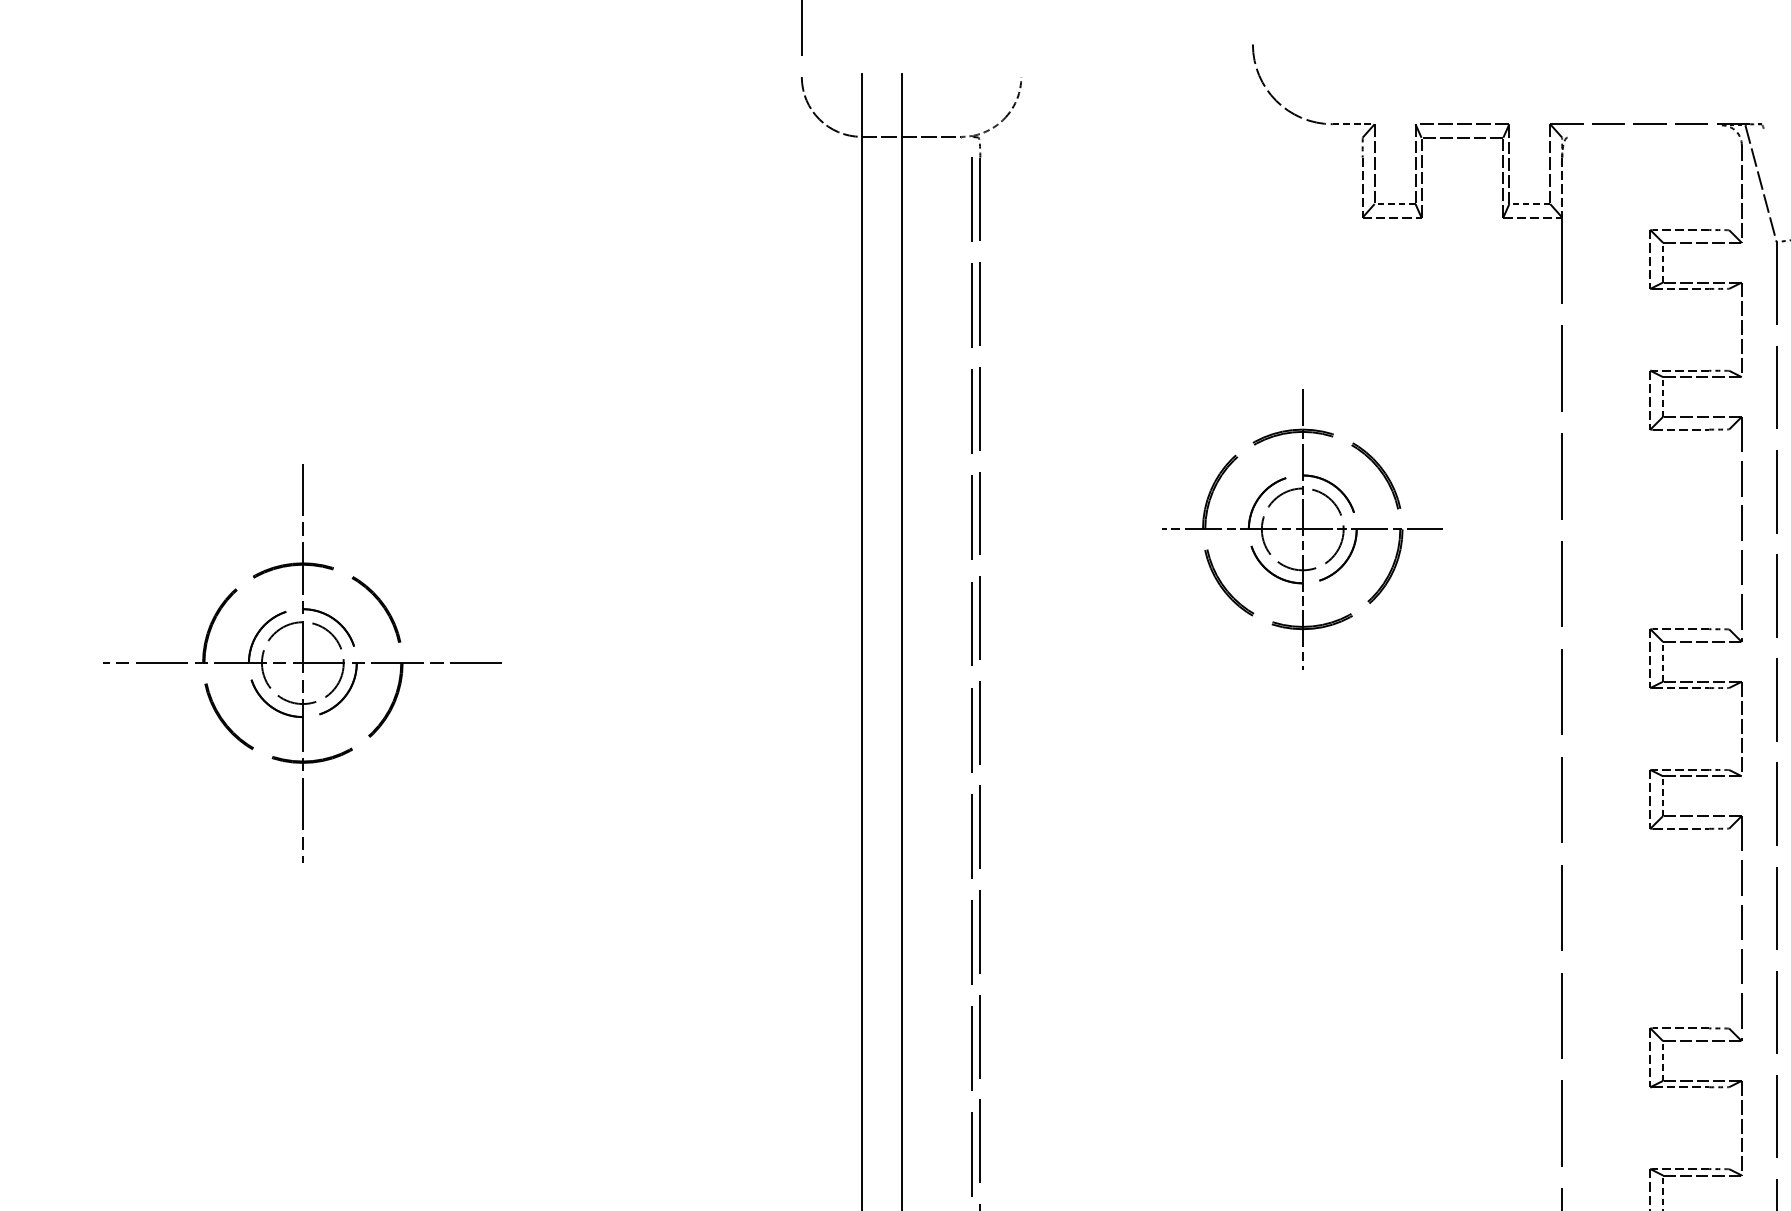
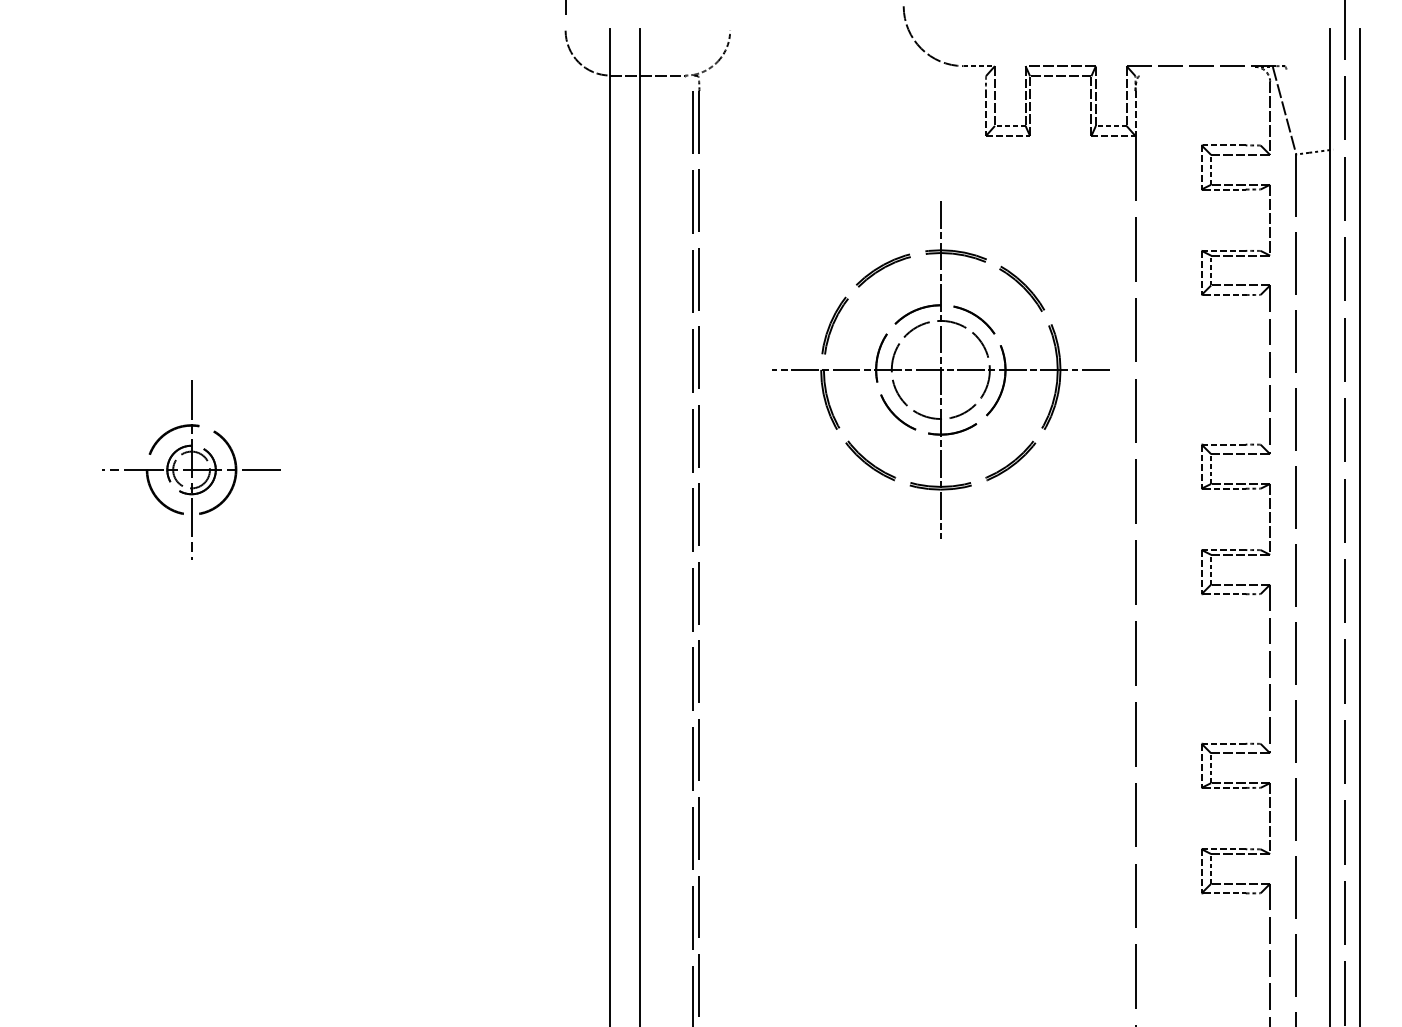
part: (1303, 529) -> (941, 369), size x1.6
part: (302, 662) -> (191, 469), size x0.6

